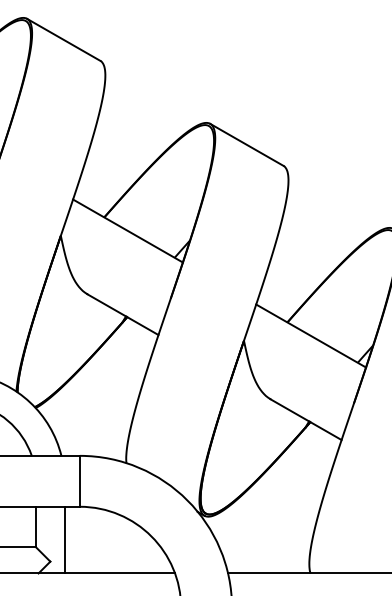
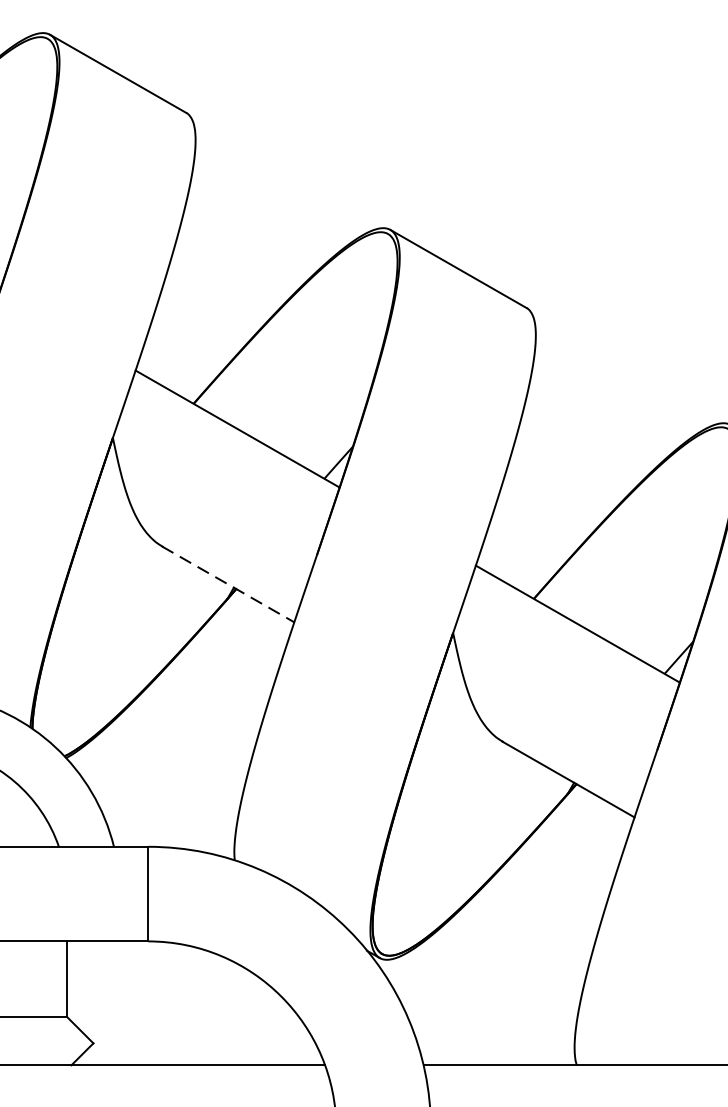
line: (123, 314) -> (229, 584), solid -> dashed
line: (64, 539) -> (119, 1002), removed

